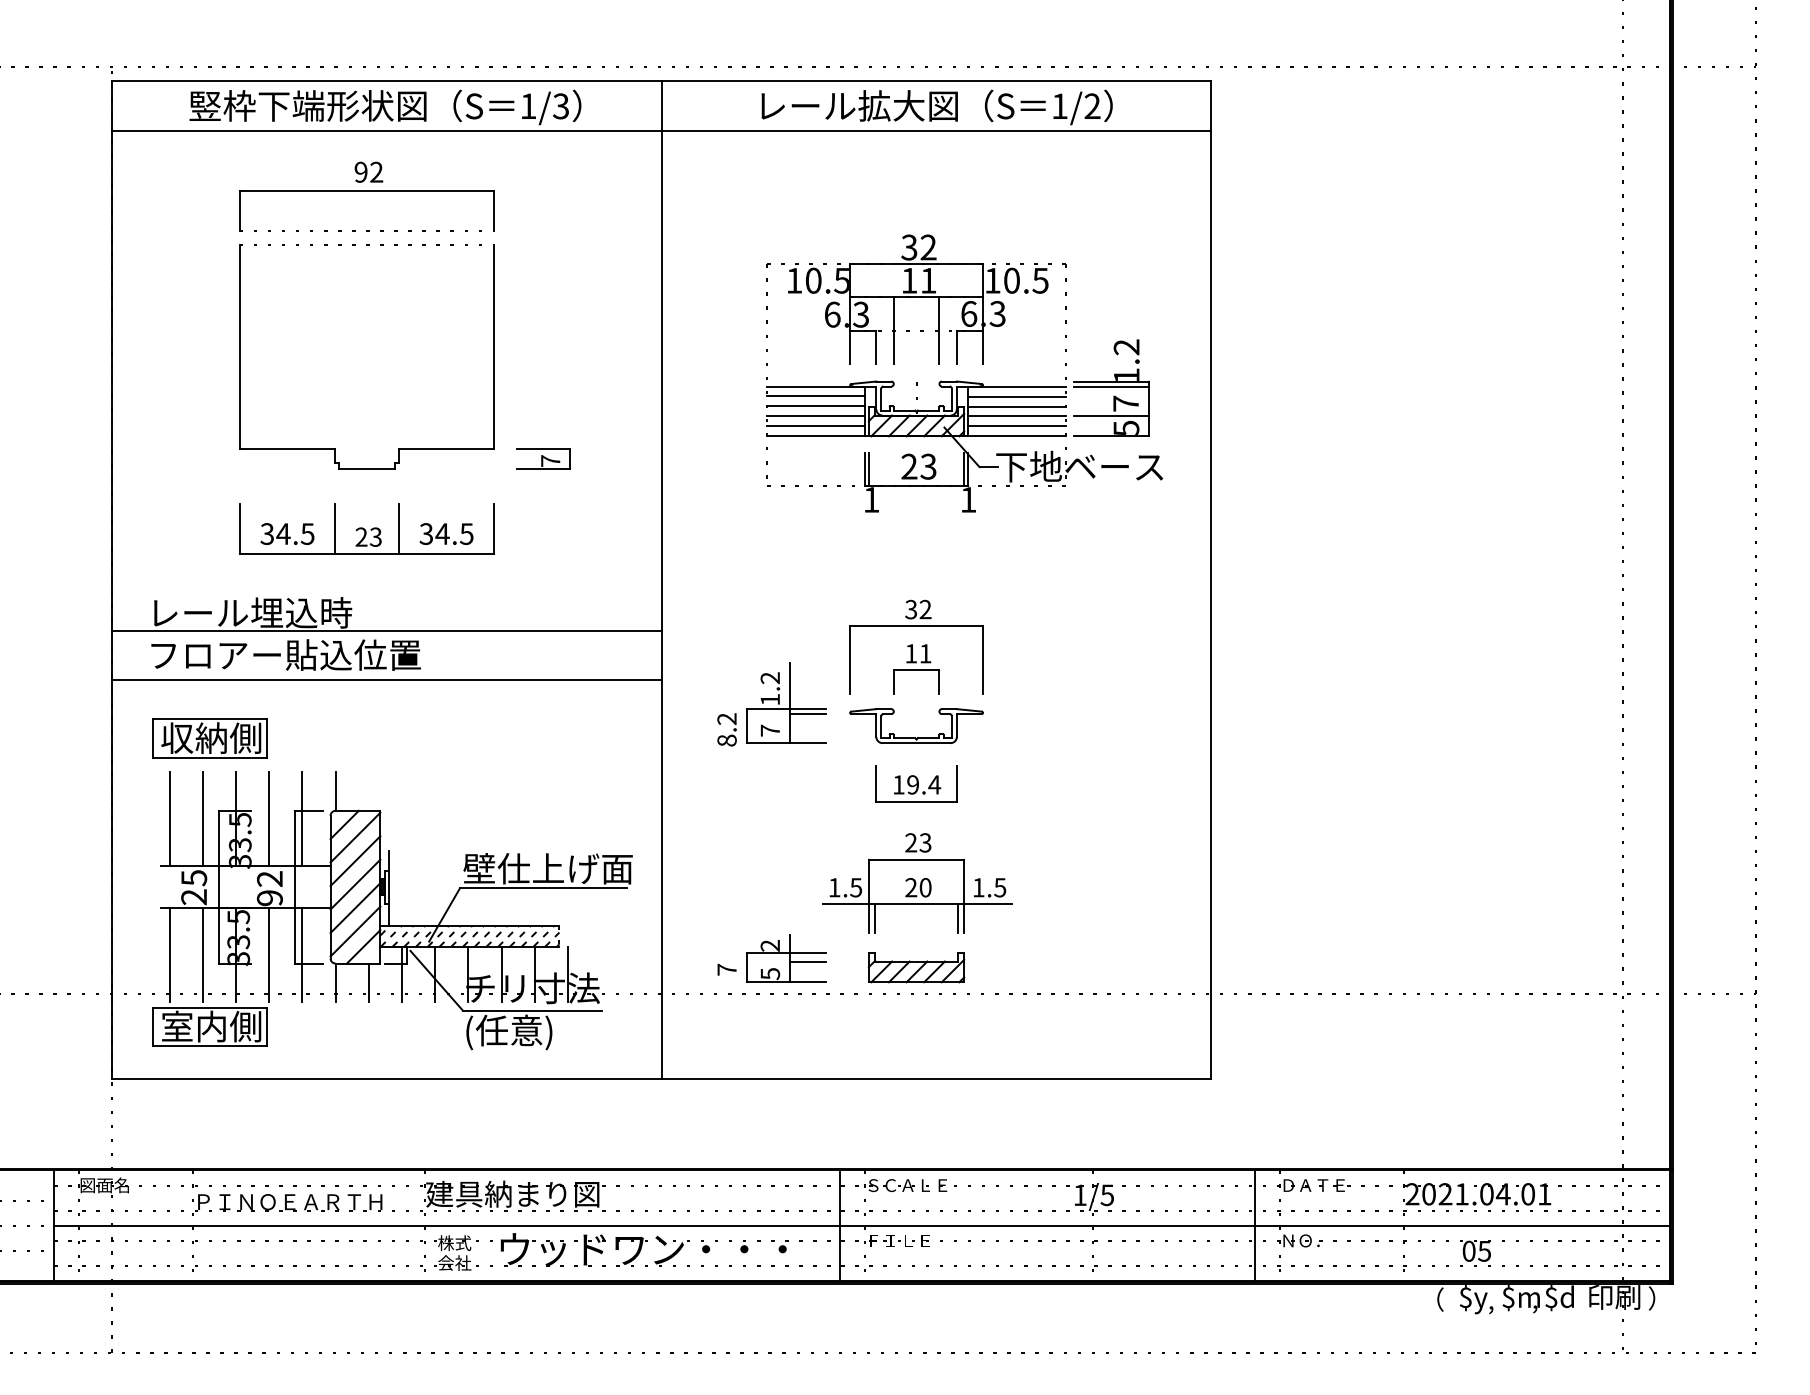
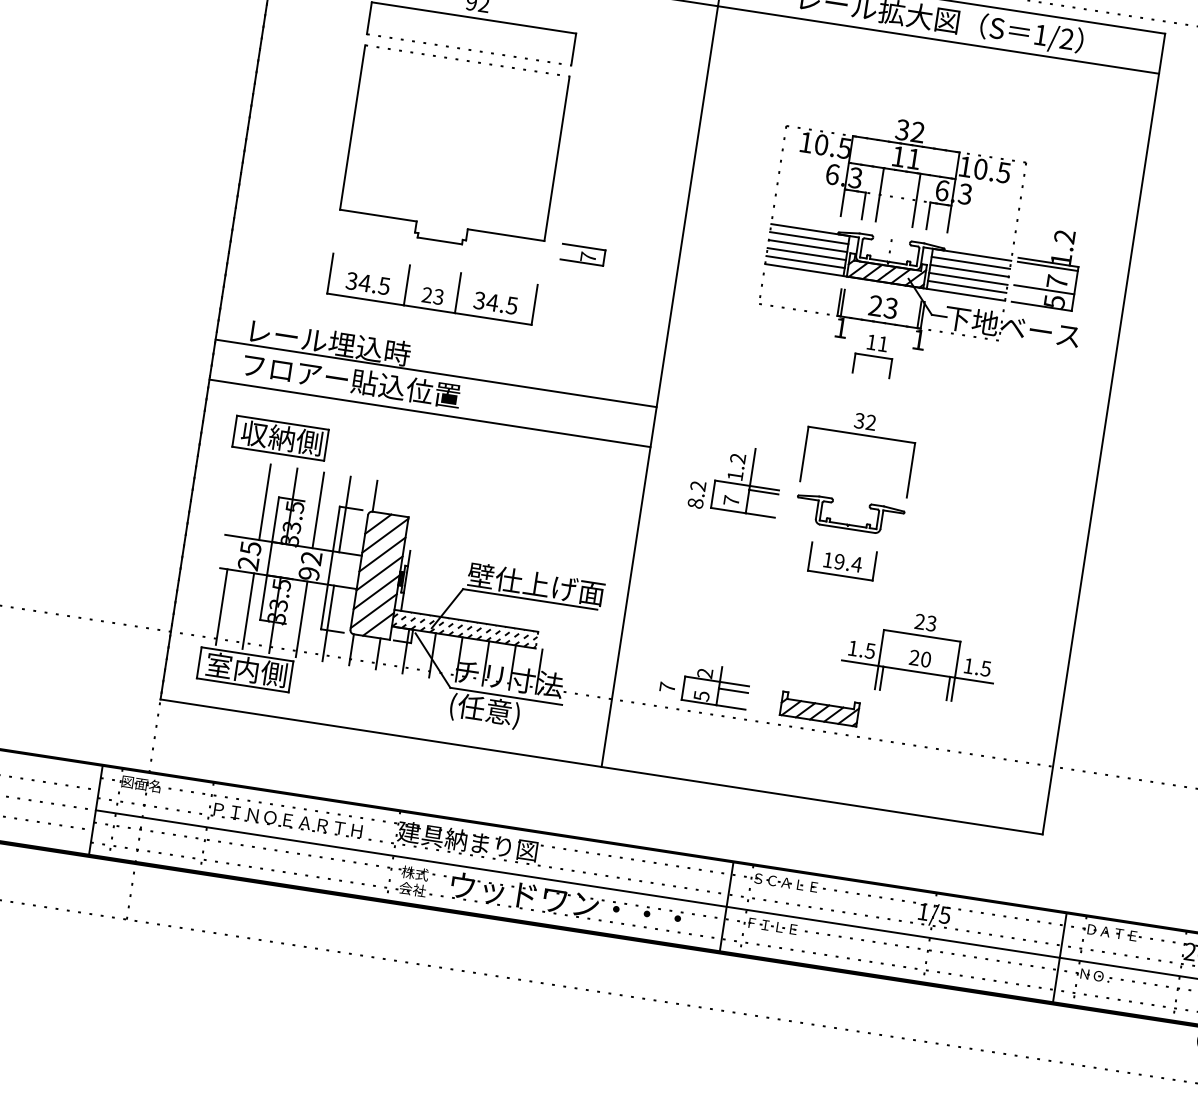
part: (916, 669) -> (873, 355), moved
line: (169, 819) -> (238, 498), removed
part: (917, 883) -> (920, 655), moved

